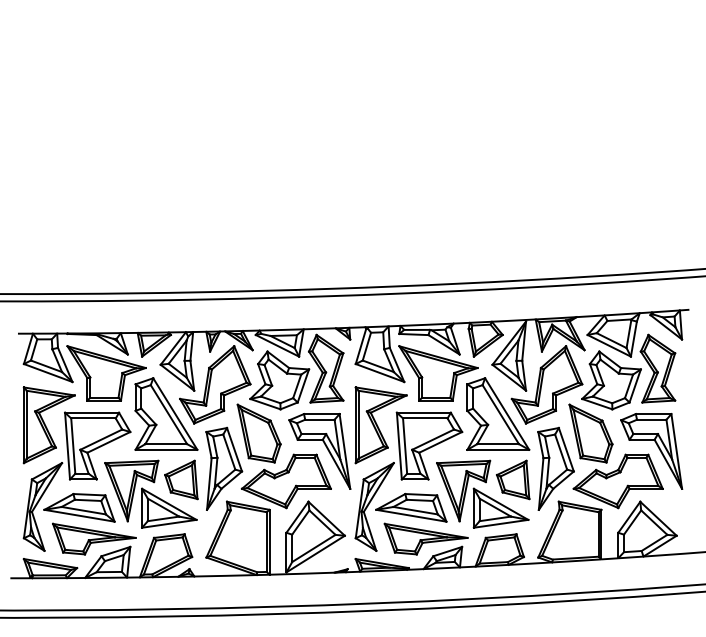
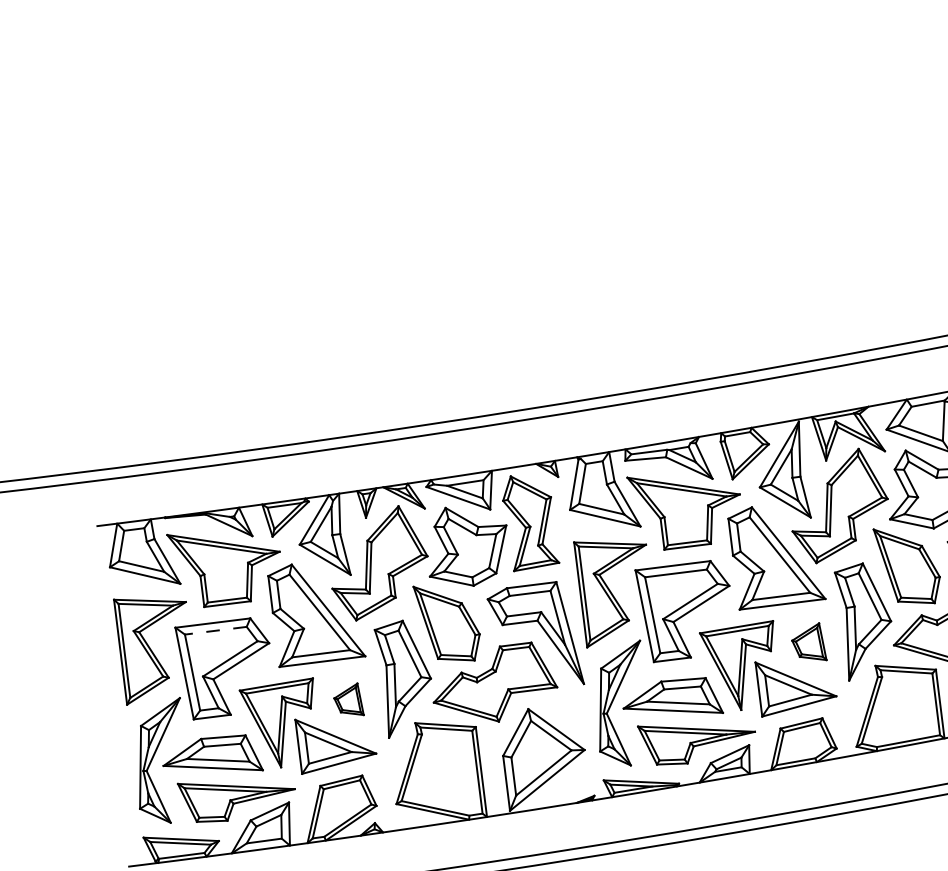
line: (93, 418) -> (215, 630), solid -> dashed
part: (181, 479) -> (348, 700), size x0.6
part: (513, 479) -> (808, 642), size x0.7

